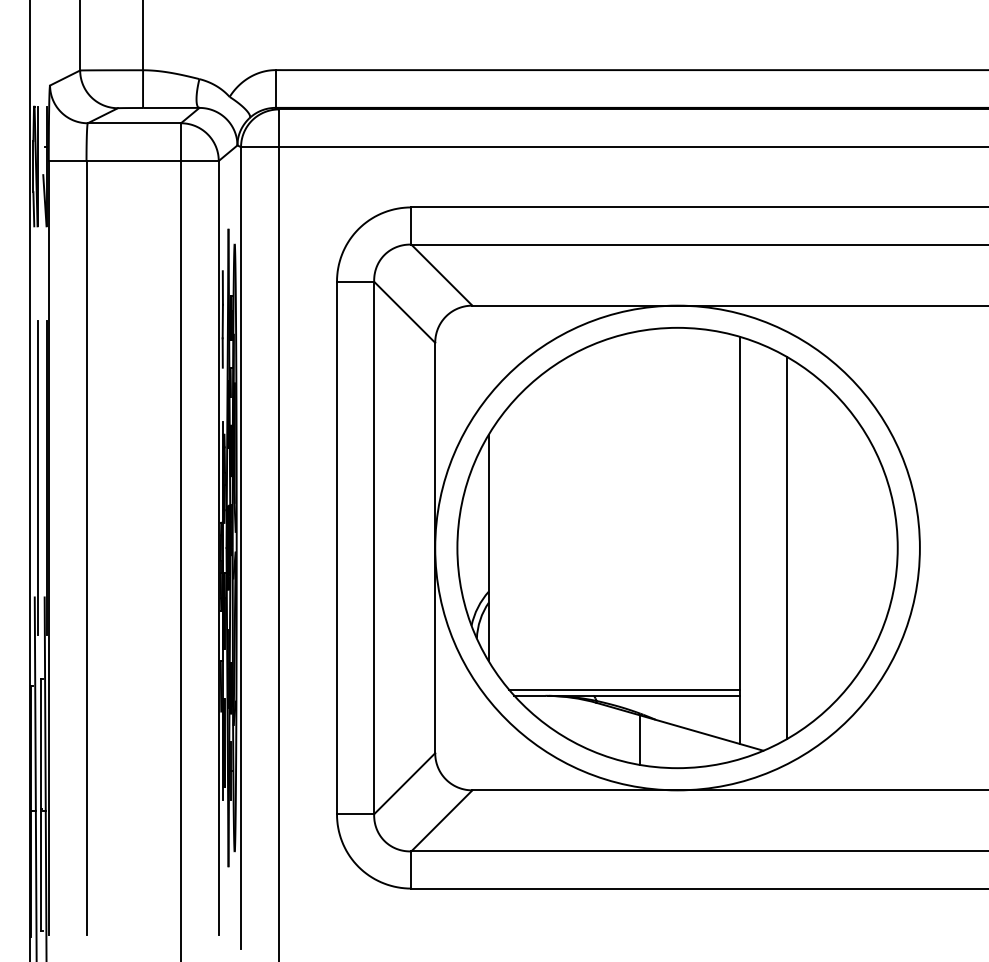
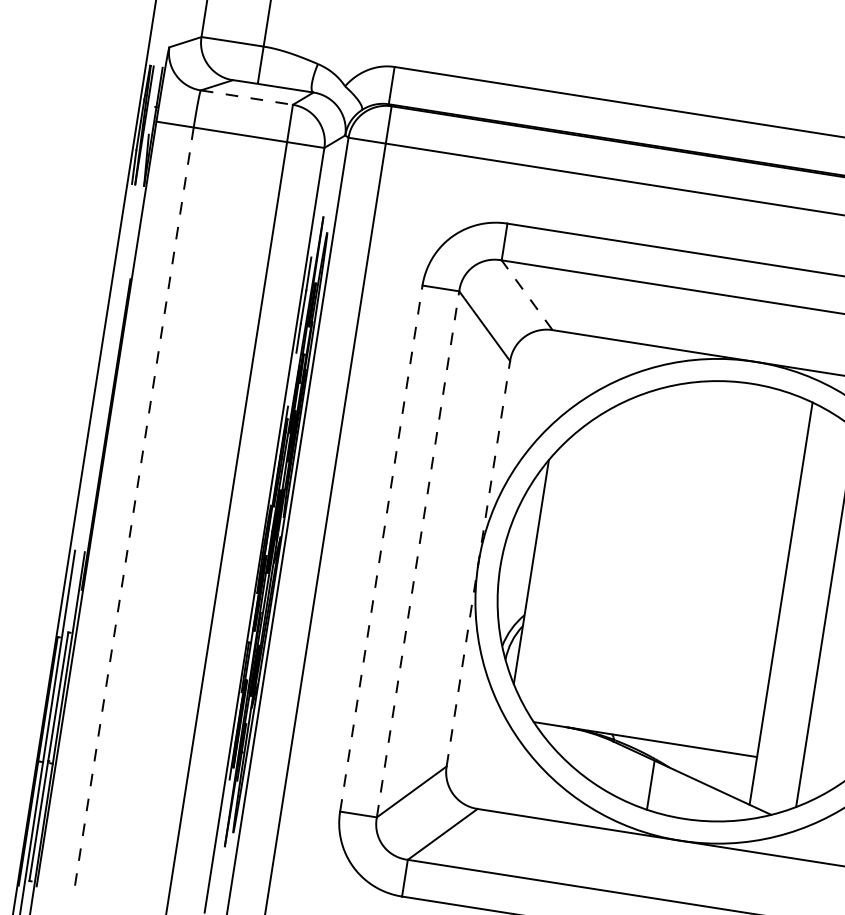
line: (134, 123) -> (246, 97), solid -> dashed
line: (441, 274) -> (526, 294), solid -> dashed
line: (37, 477) -> (96, 432), removed
line: (337, 547) -> (381, 548), solid -> dashed
line: (374, 547) -> (418, 553), solid -> dashed
line: (435, 547) -> (478, 563), solid -> dashed
line: (86, 548) -> (133, 510), solid -> dashed
line: (624, 689) -> (643, 732), removed

